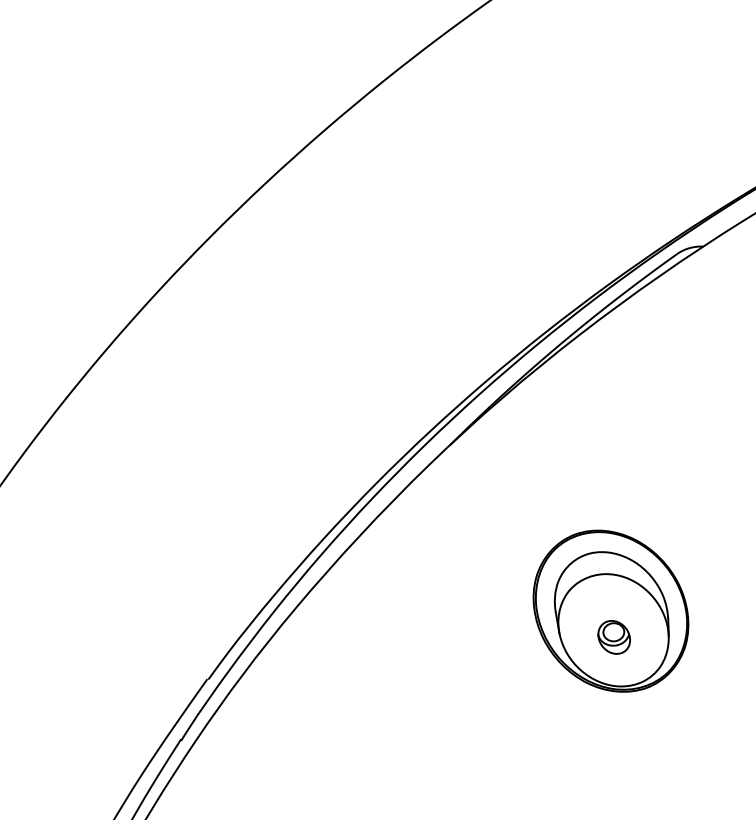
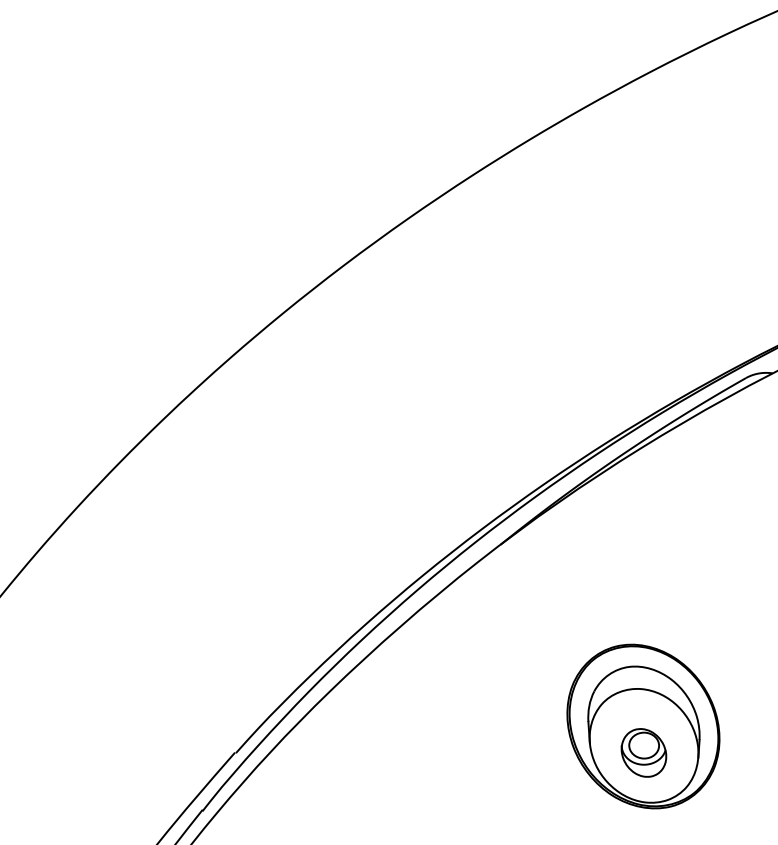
part: (613, 637) -> (643, 752), size x1.43

